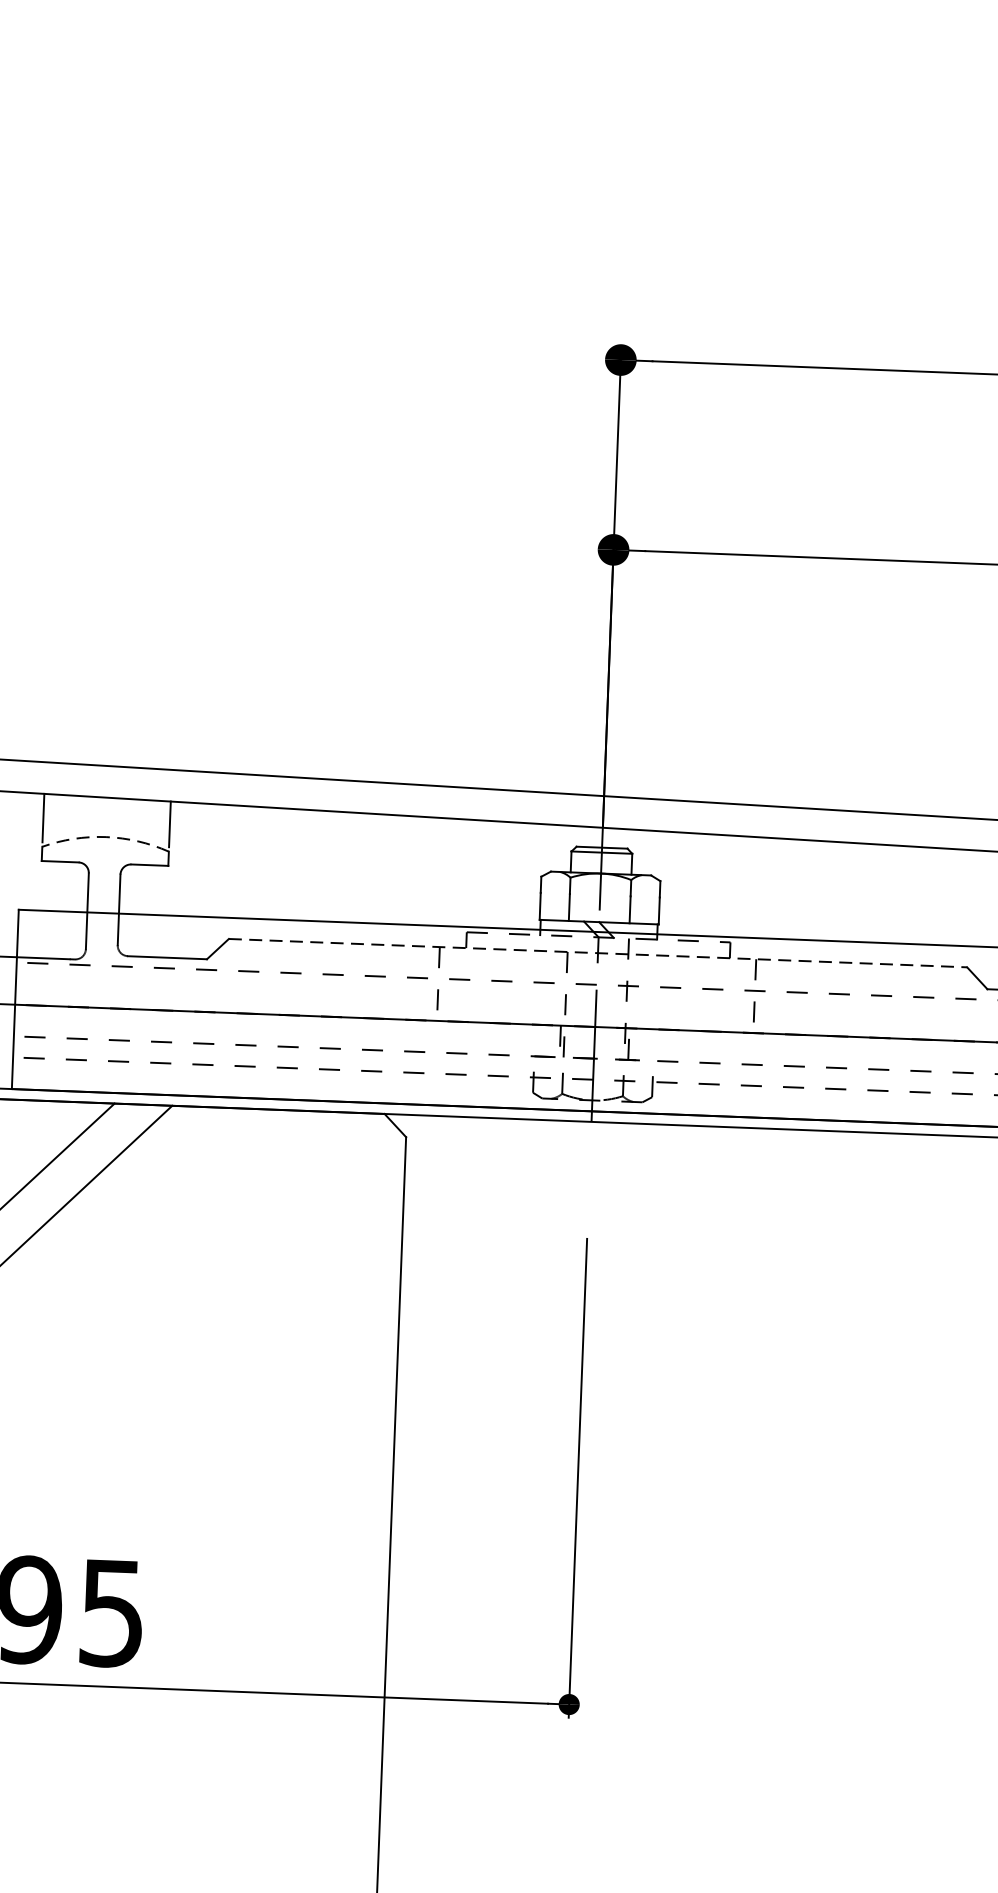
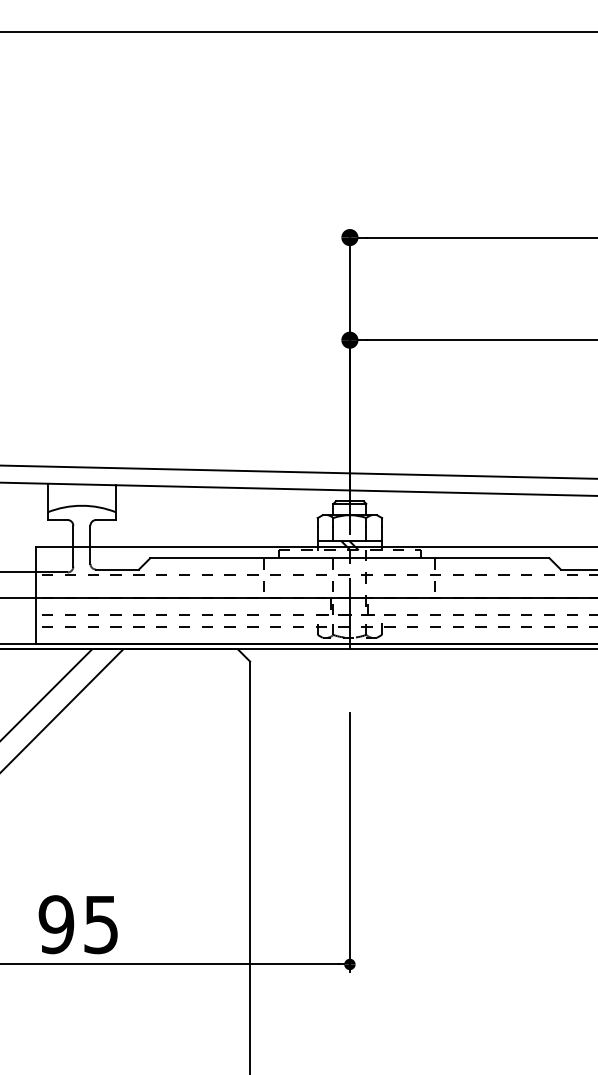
arc: (105, 836) -> (81, 505), dashed -> solid
line: (597, 953) -> (349, 558), dashed -> solid

